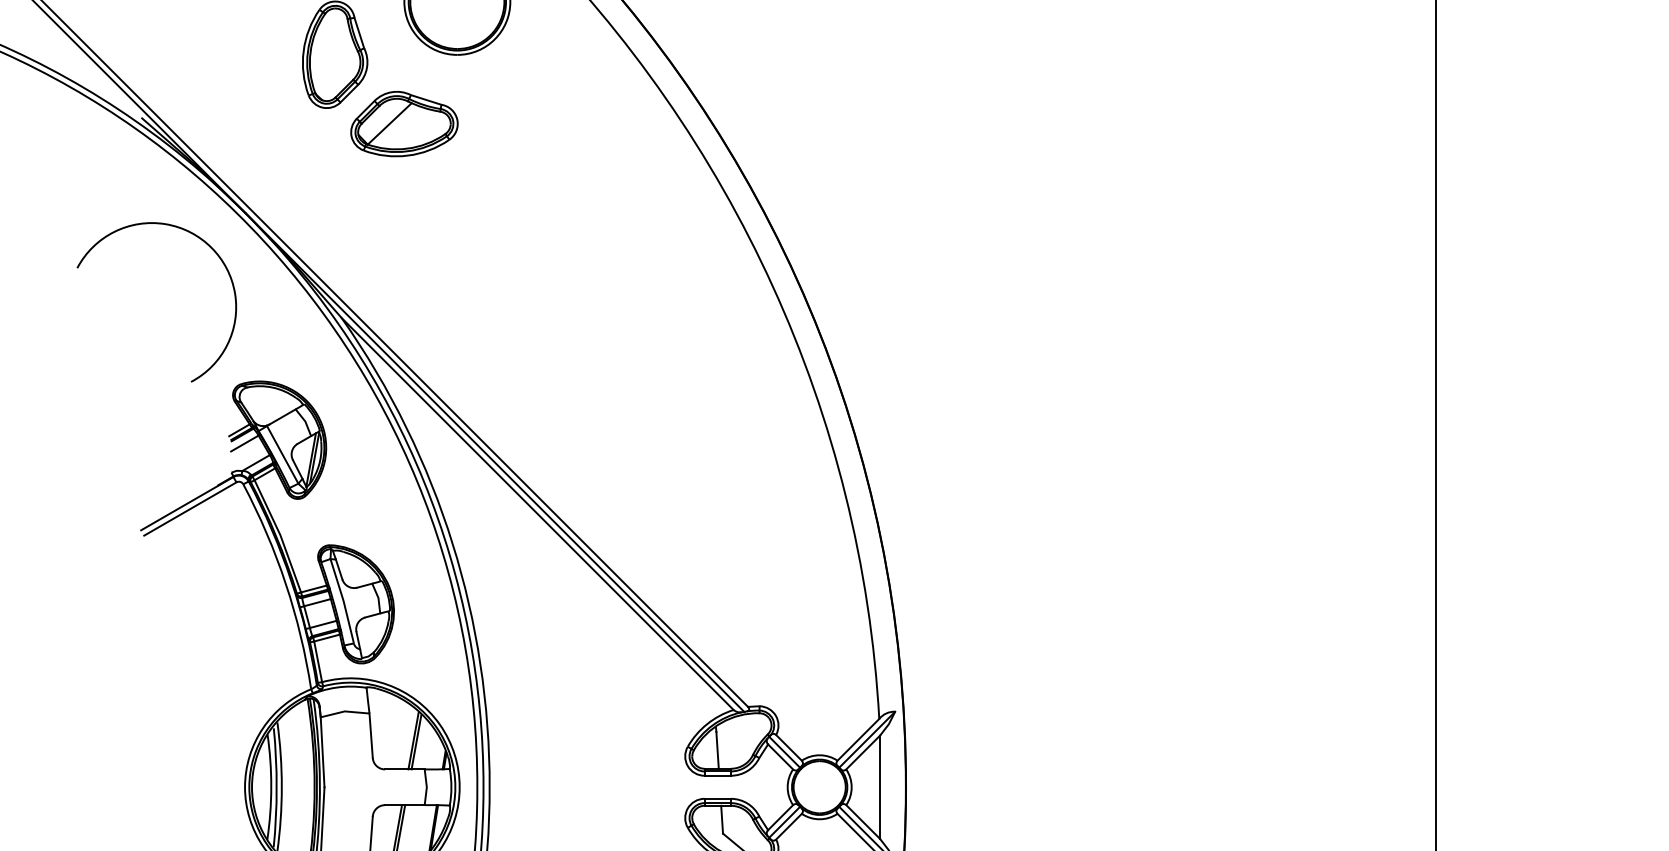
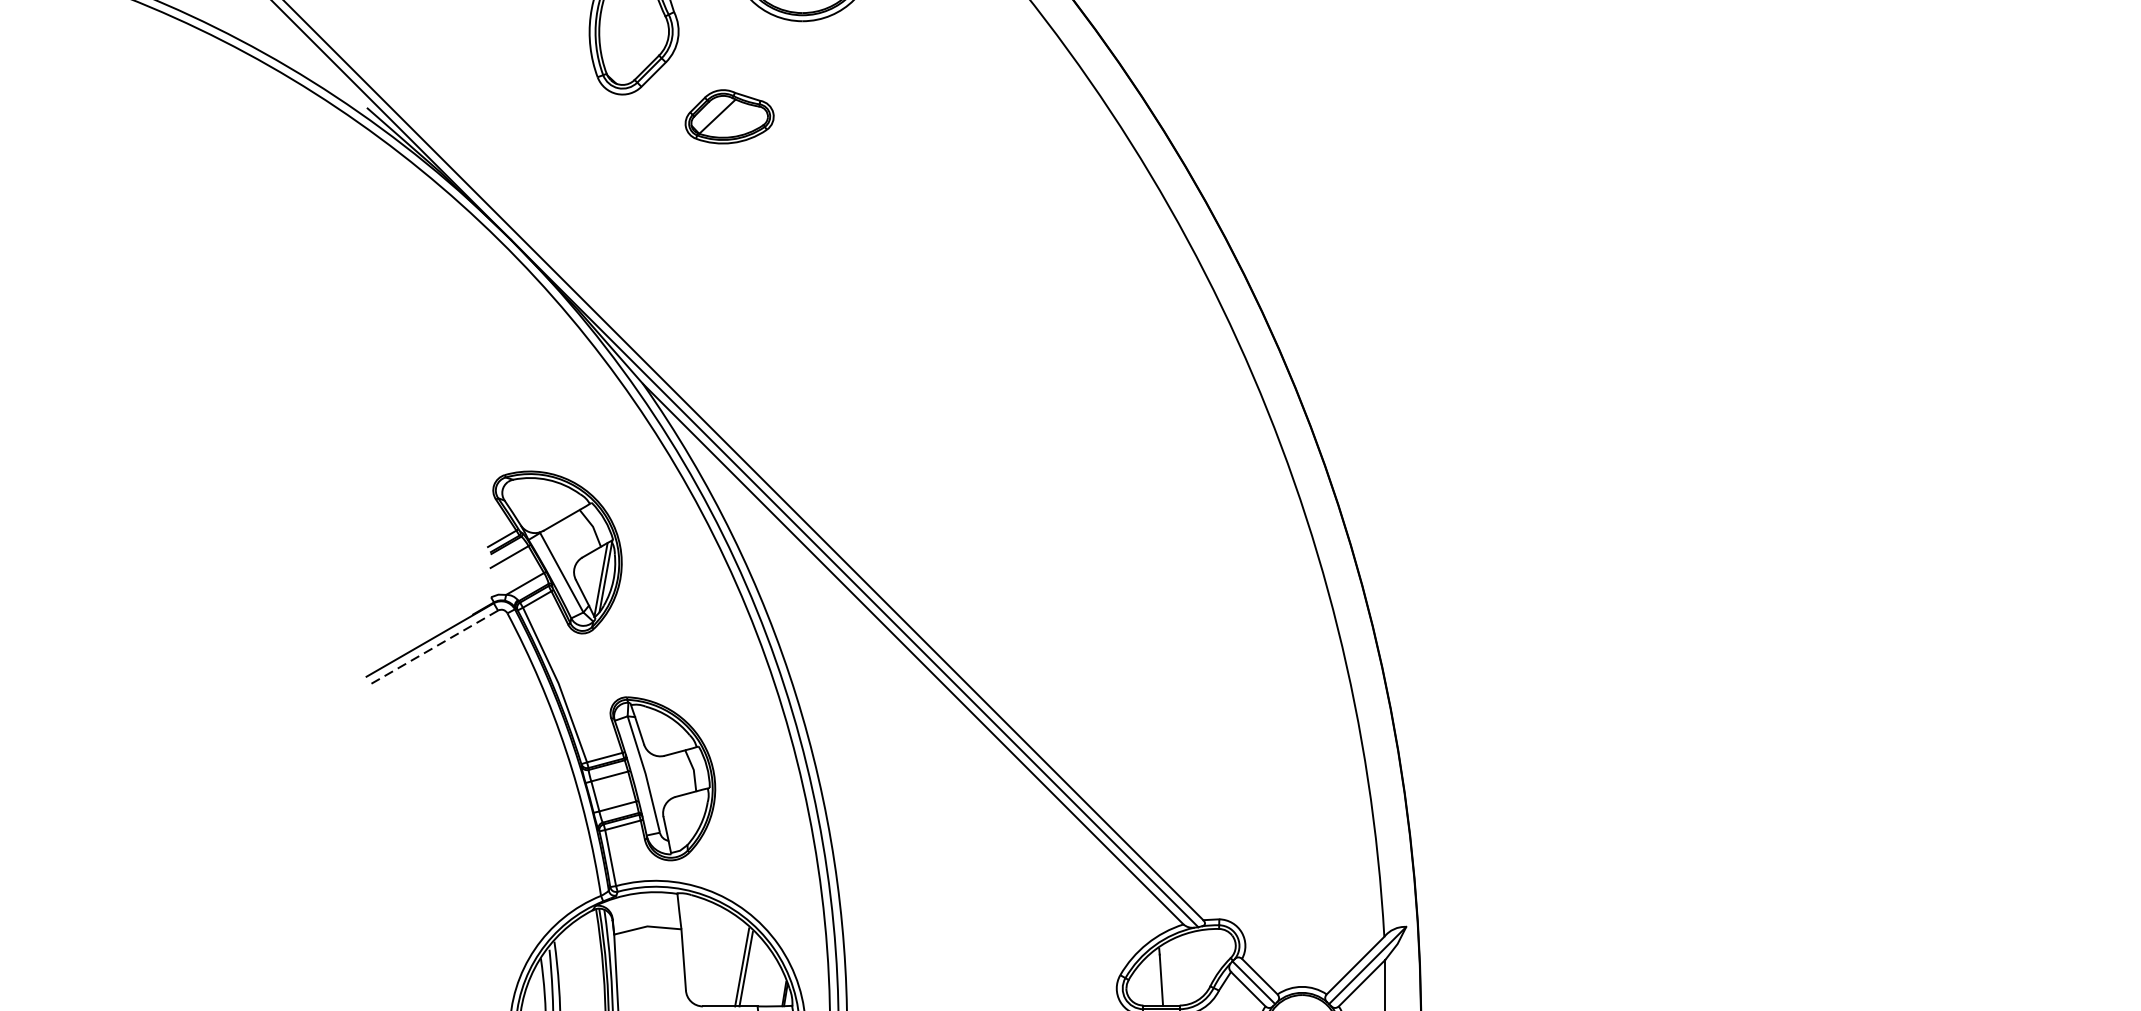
part: (404, 124) -> (729, 117), size x0.6
arc: (210, 248) -> (462, 288), removed
line: (189, 509) -> (433, 648), solid -> dashed

